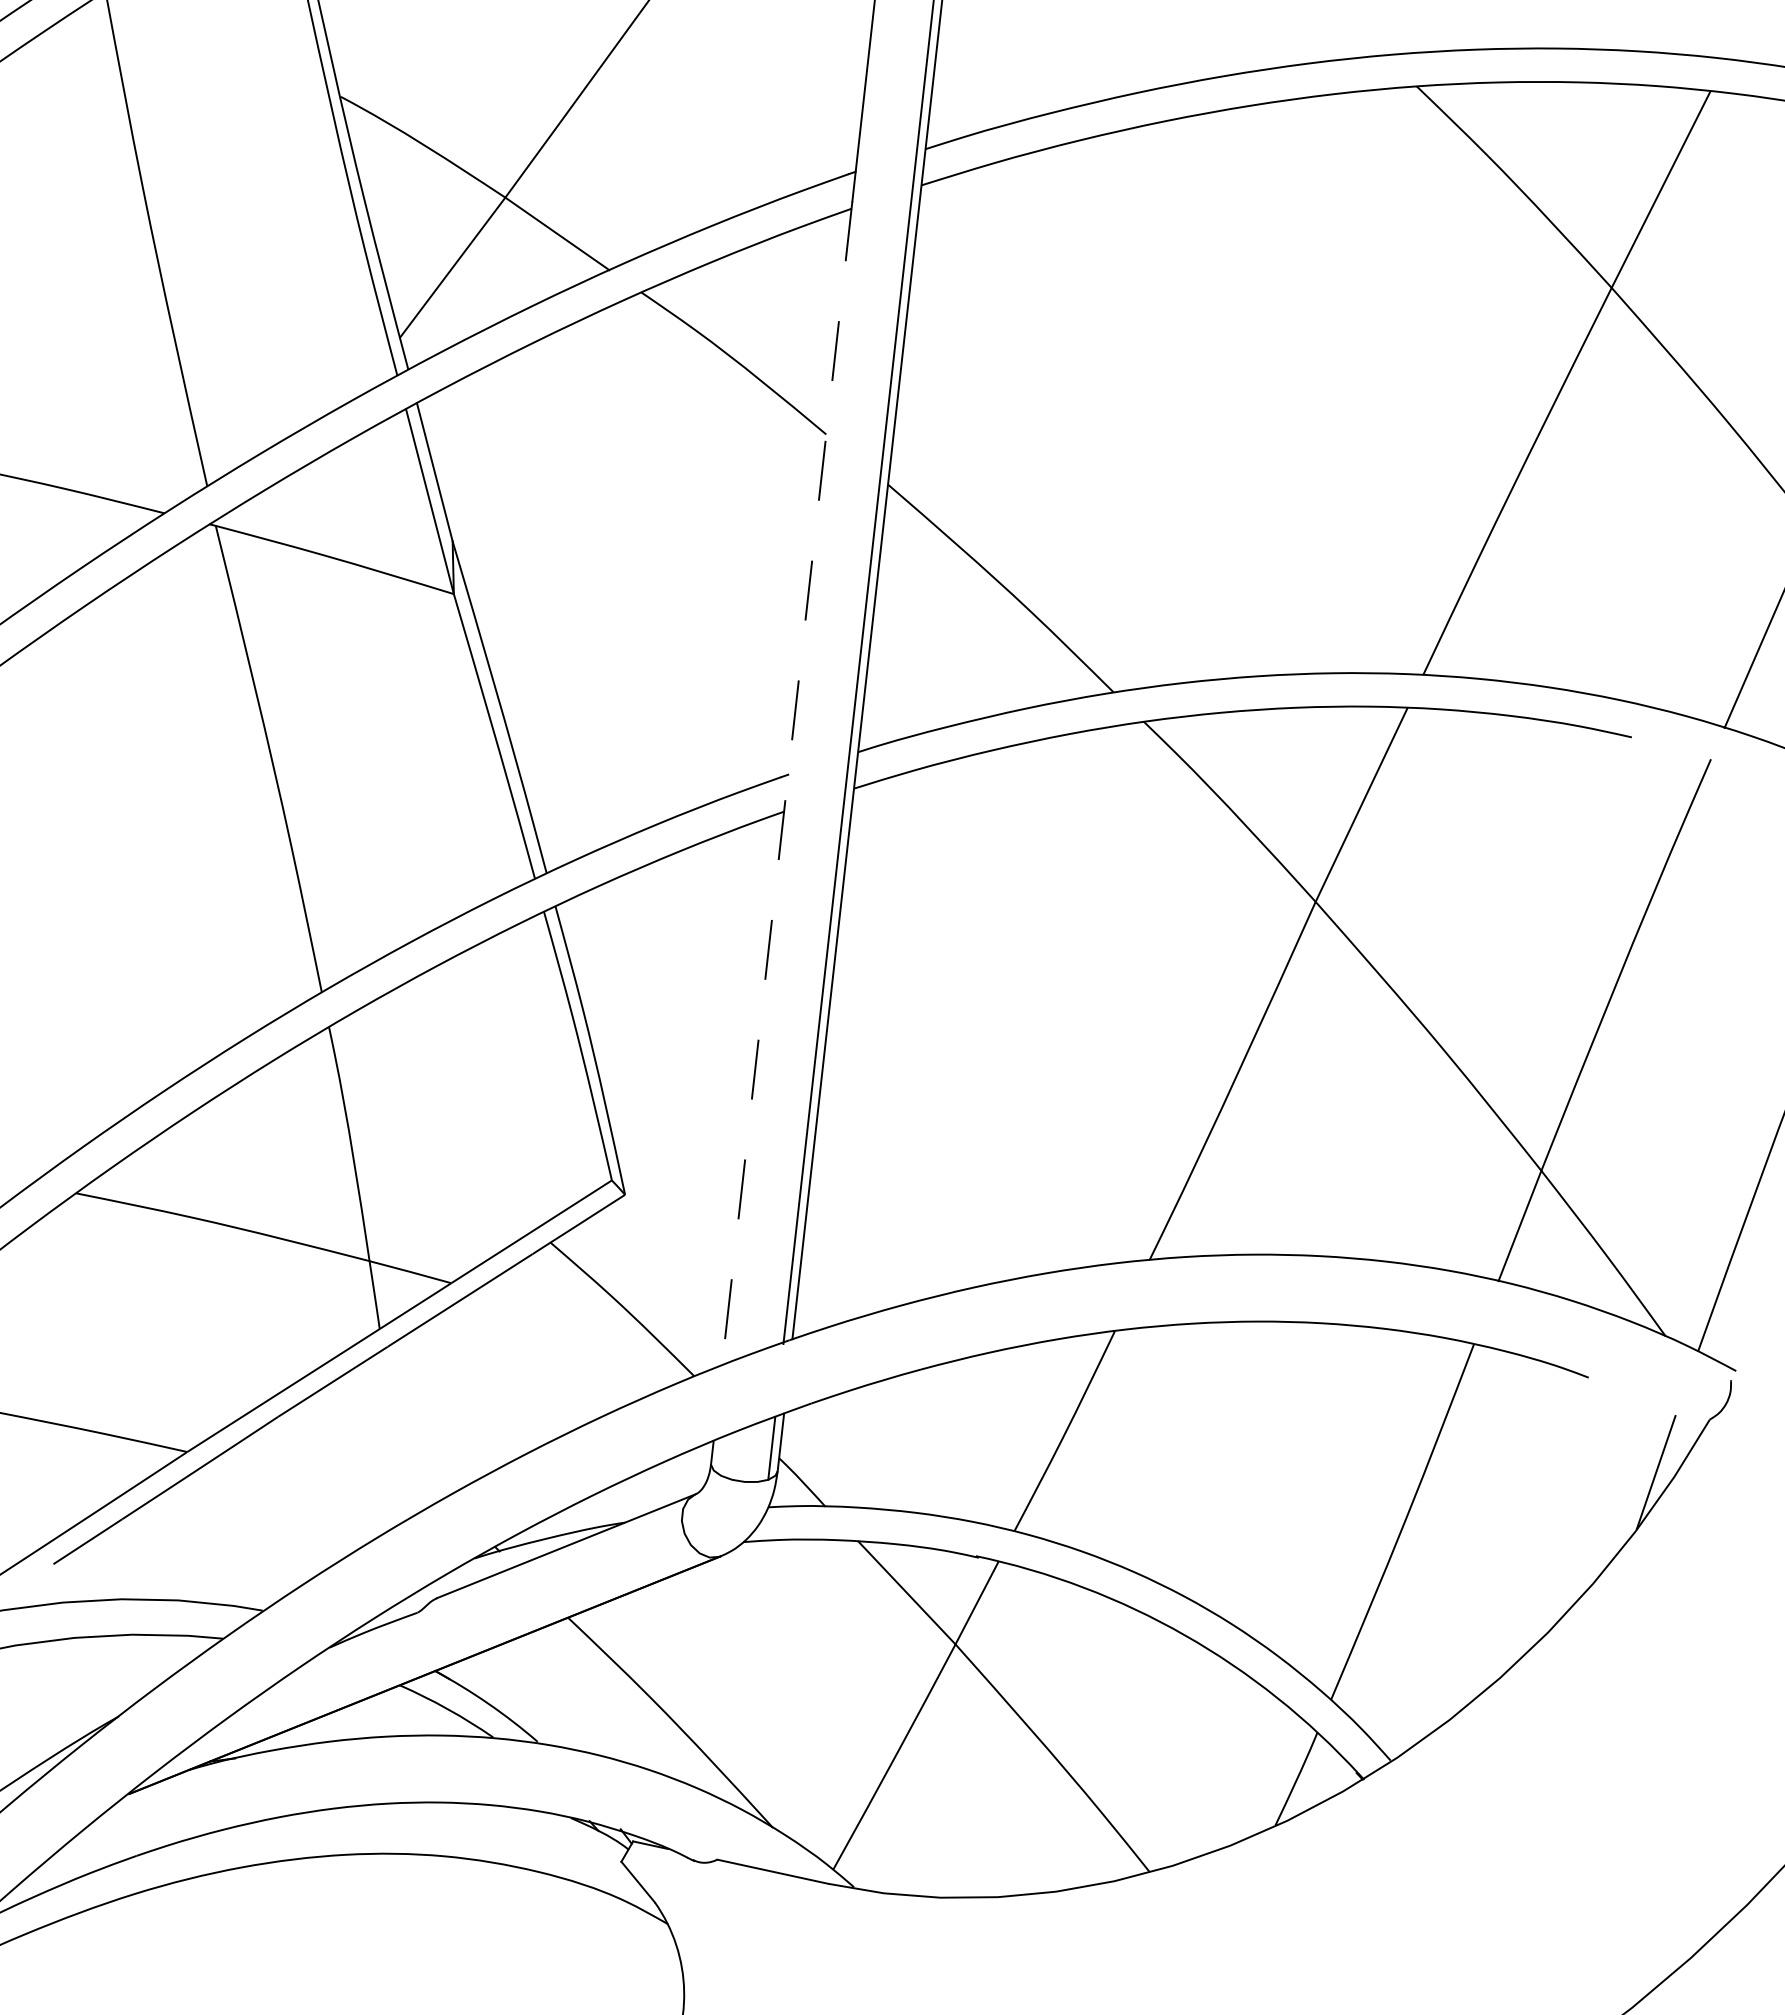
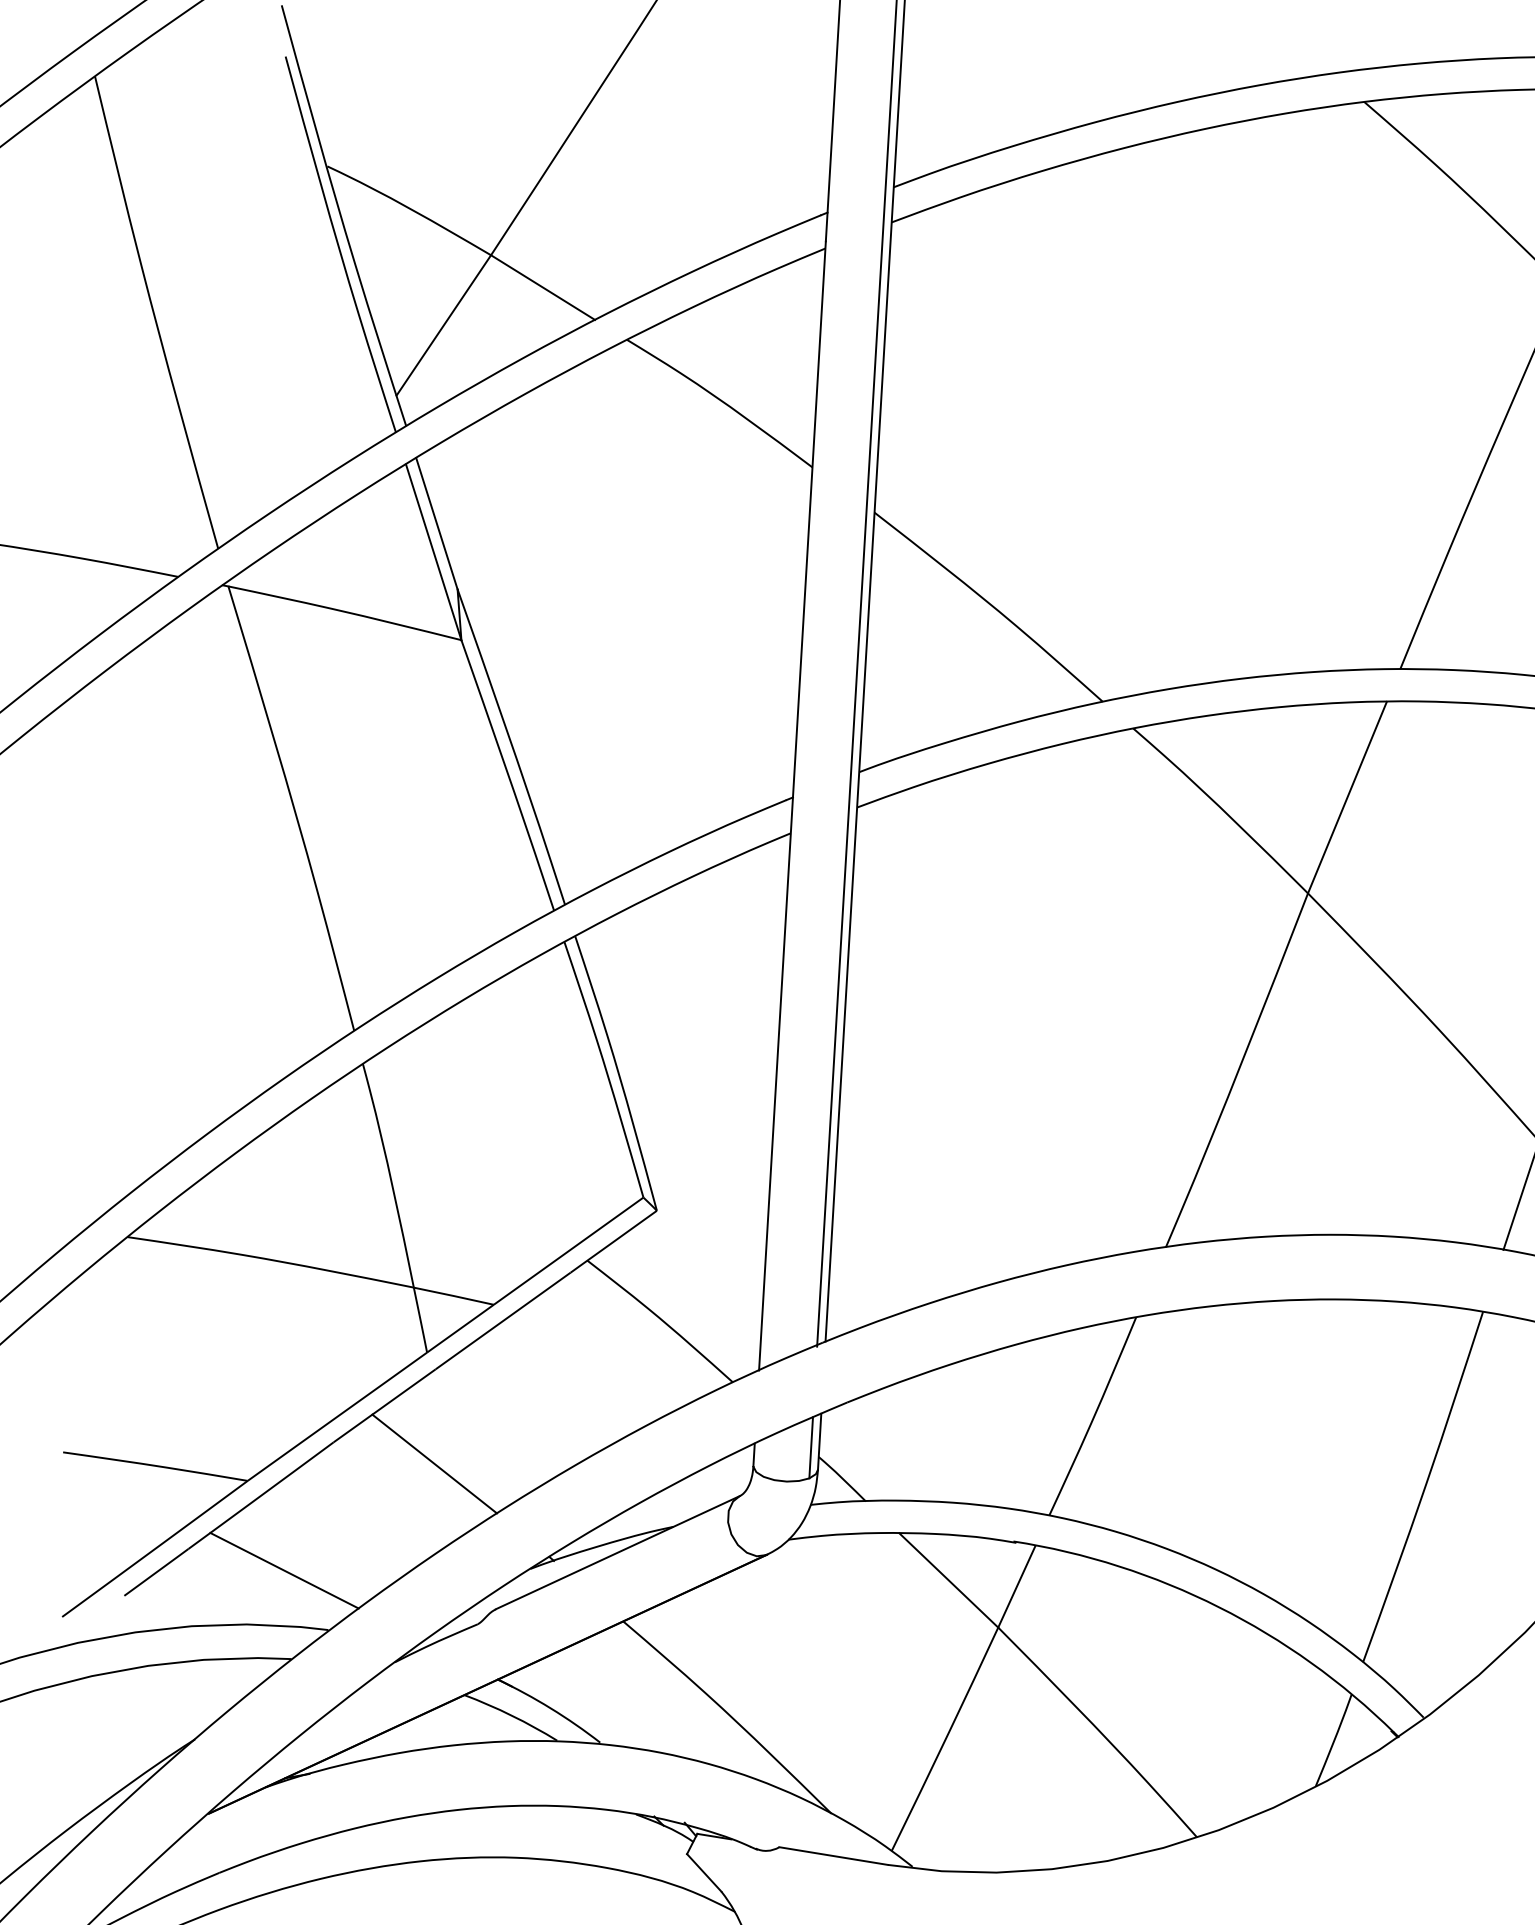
line: (787, 783) -> (792, 805), dashed -> solid
line: (381, 1444) -> (434, 1463), added
line: (220, 1546) -> (284, 1570), added

